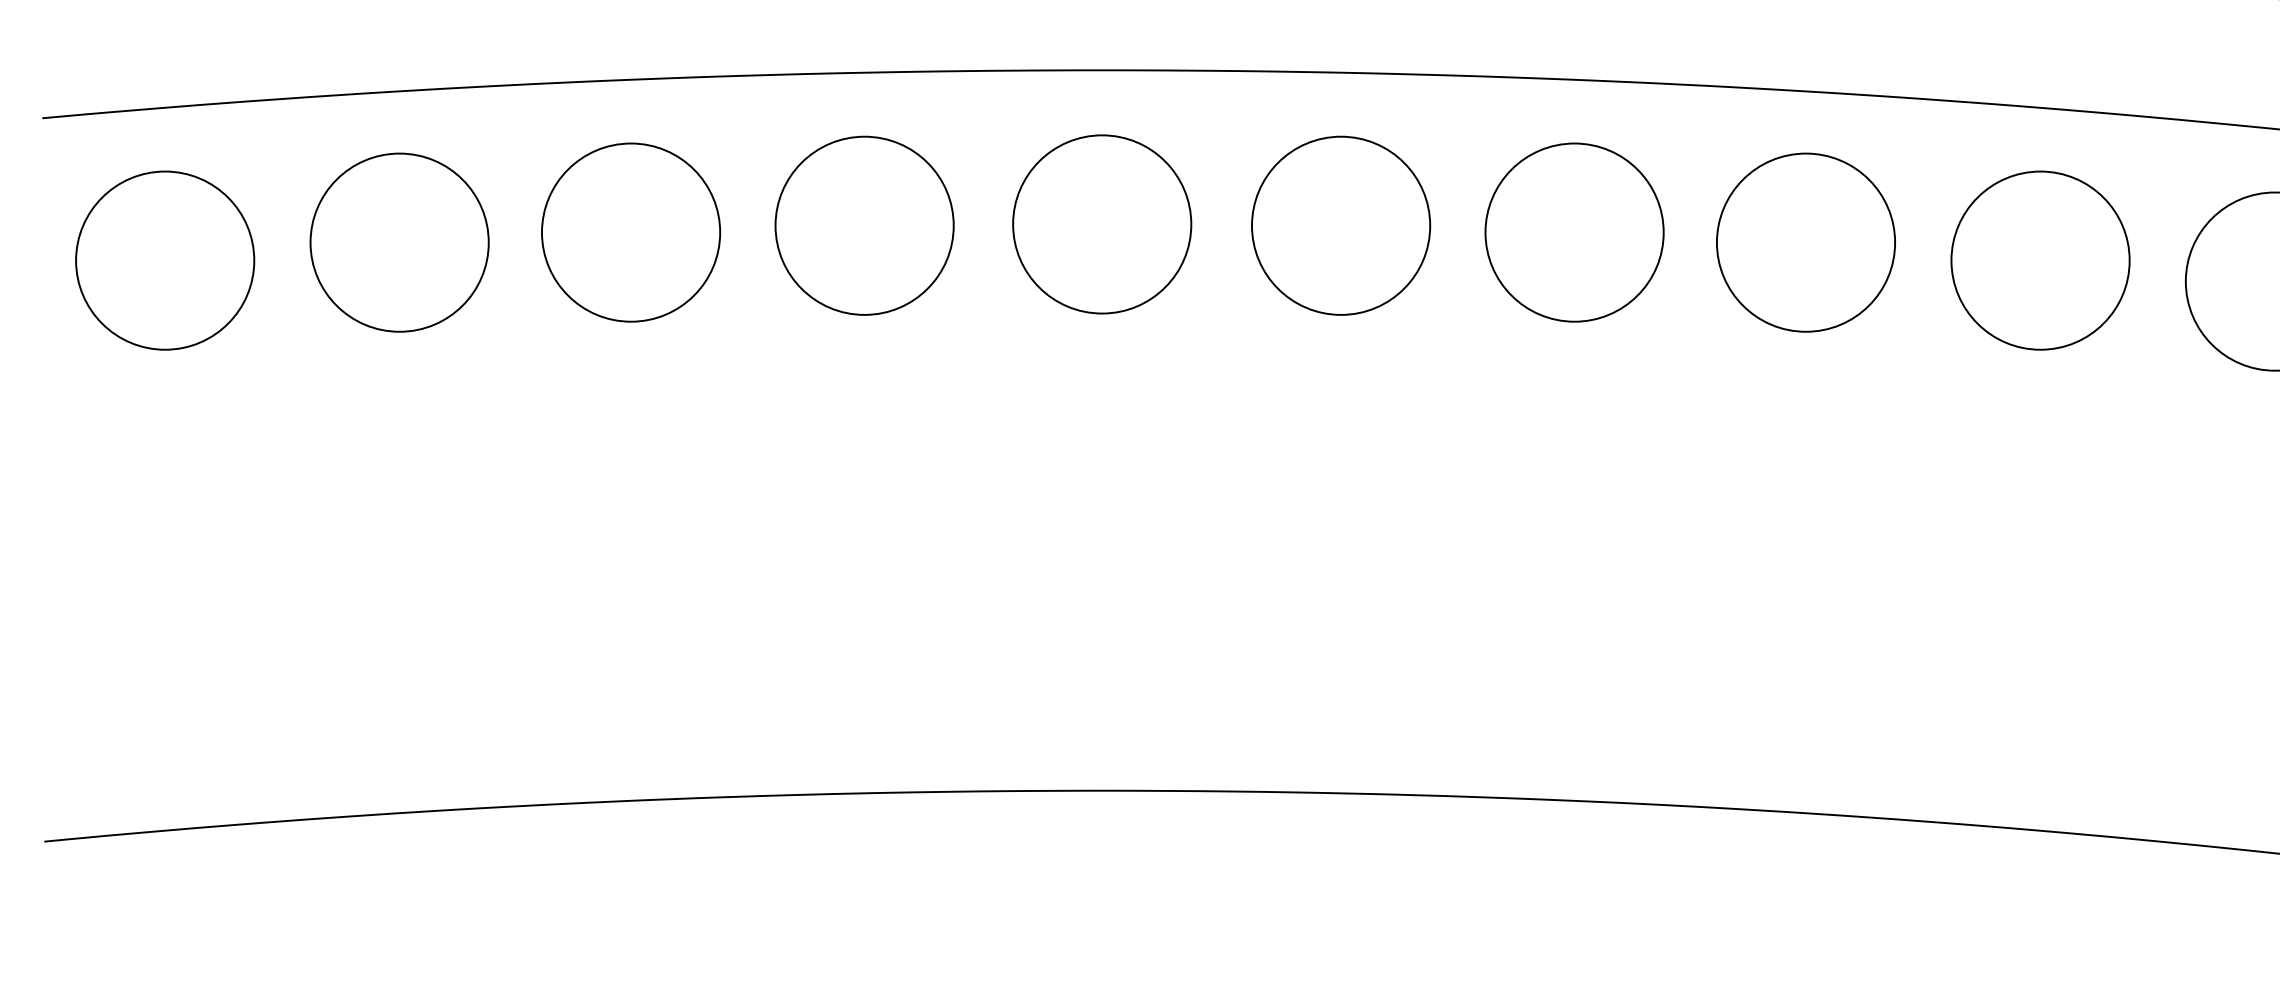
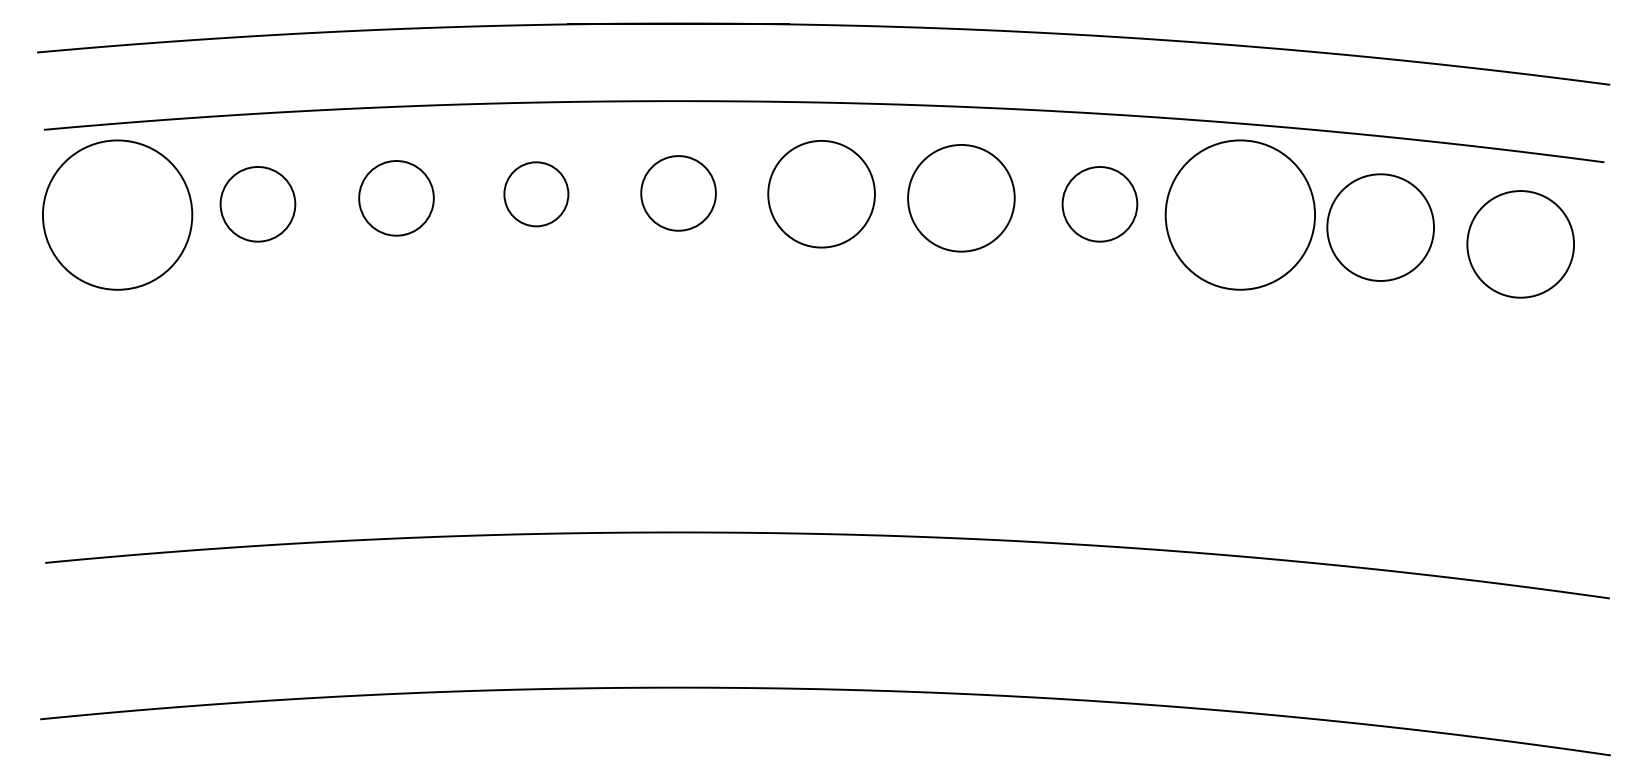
circle: (1102, 224) -> (678, 193), size x0.7
circle: (864, 226) -> (536, 194), size x0.6
circle: (631, 232) -> (396, 198), size x0.7
circle: (398, 242) -> (257, 204), size x0.7
circle: (1805, 242) -> (1099, 204), size x0.7
circle: (165, 259) -> (117, 214), size x1.4
circle: (2040, 259) -> (1240, 214), size x1.4

